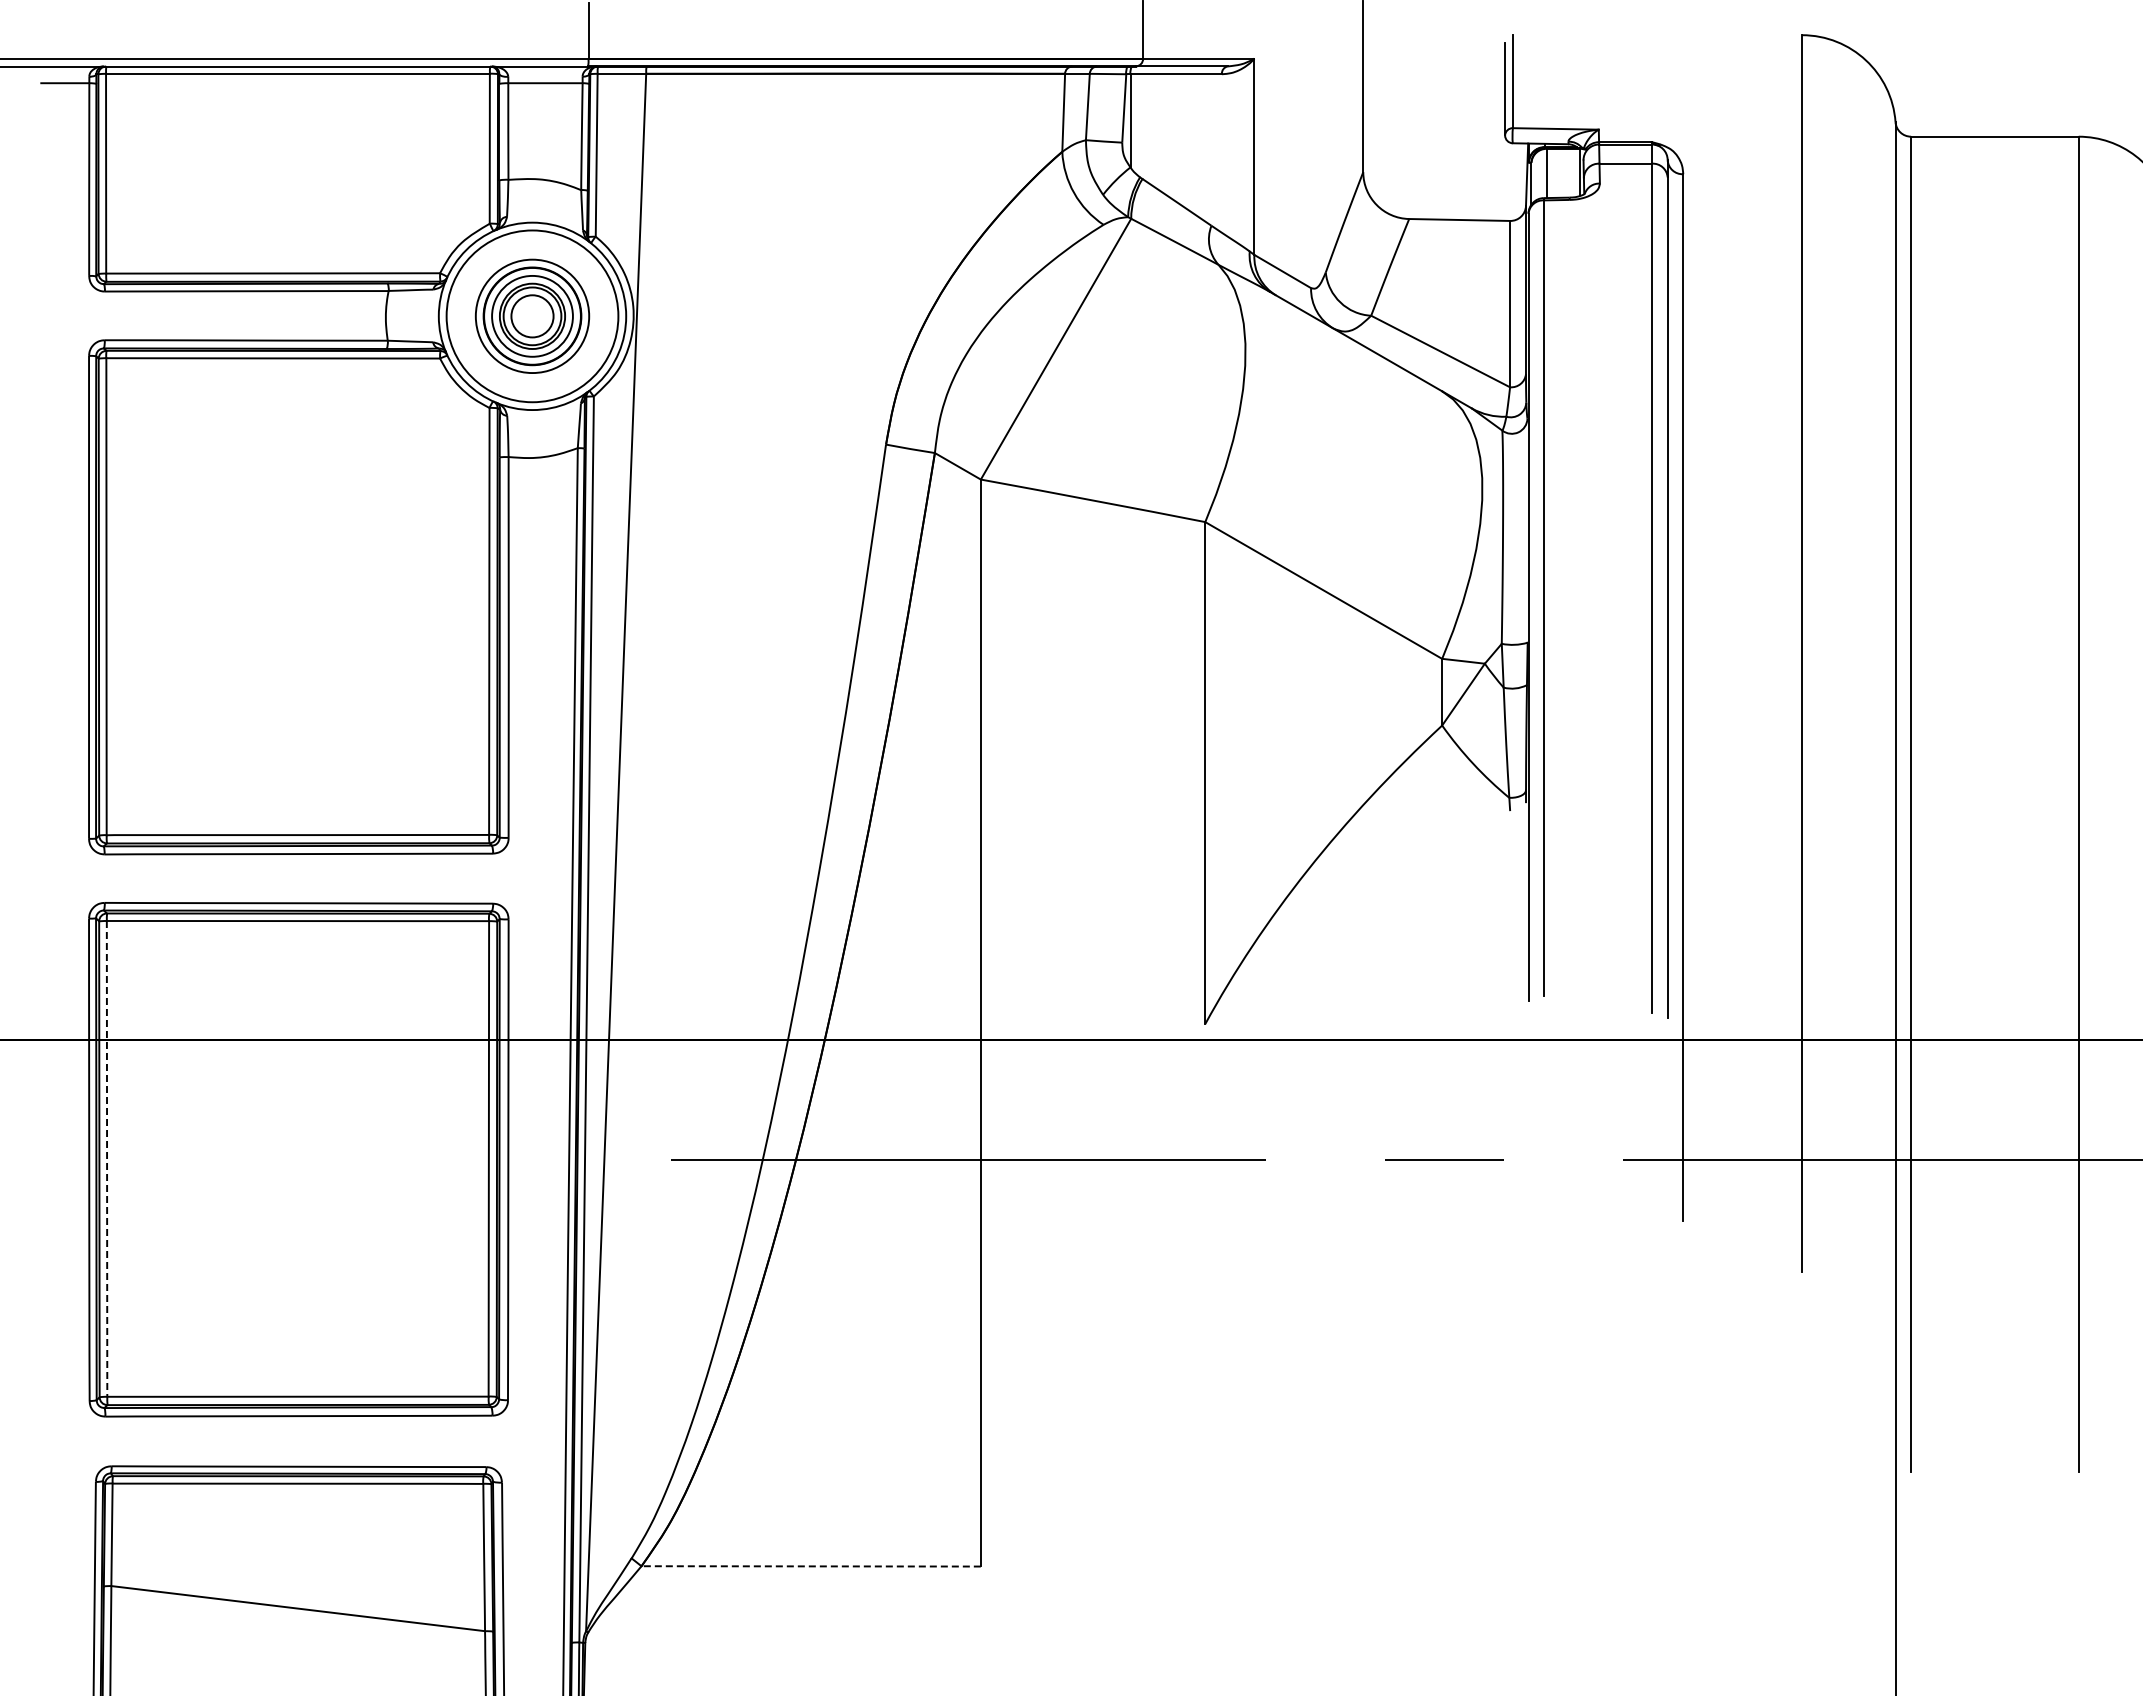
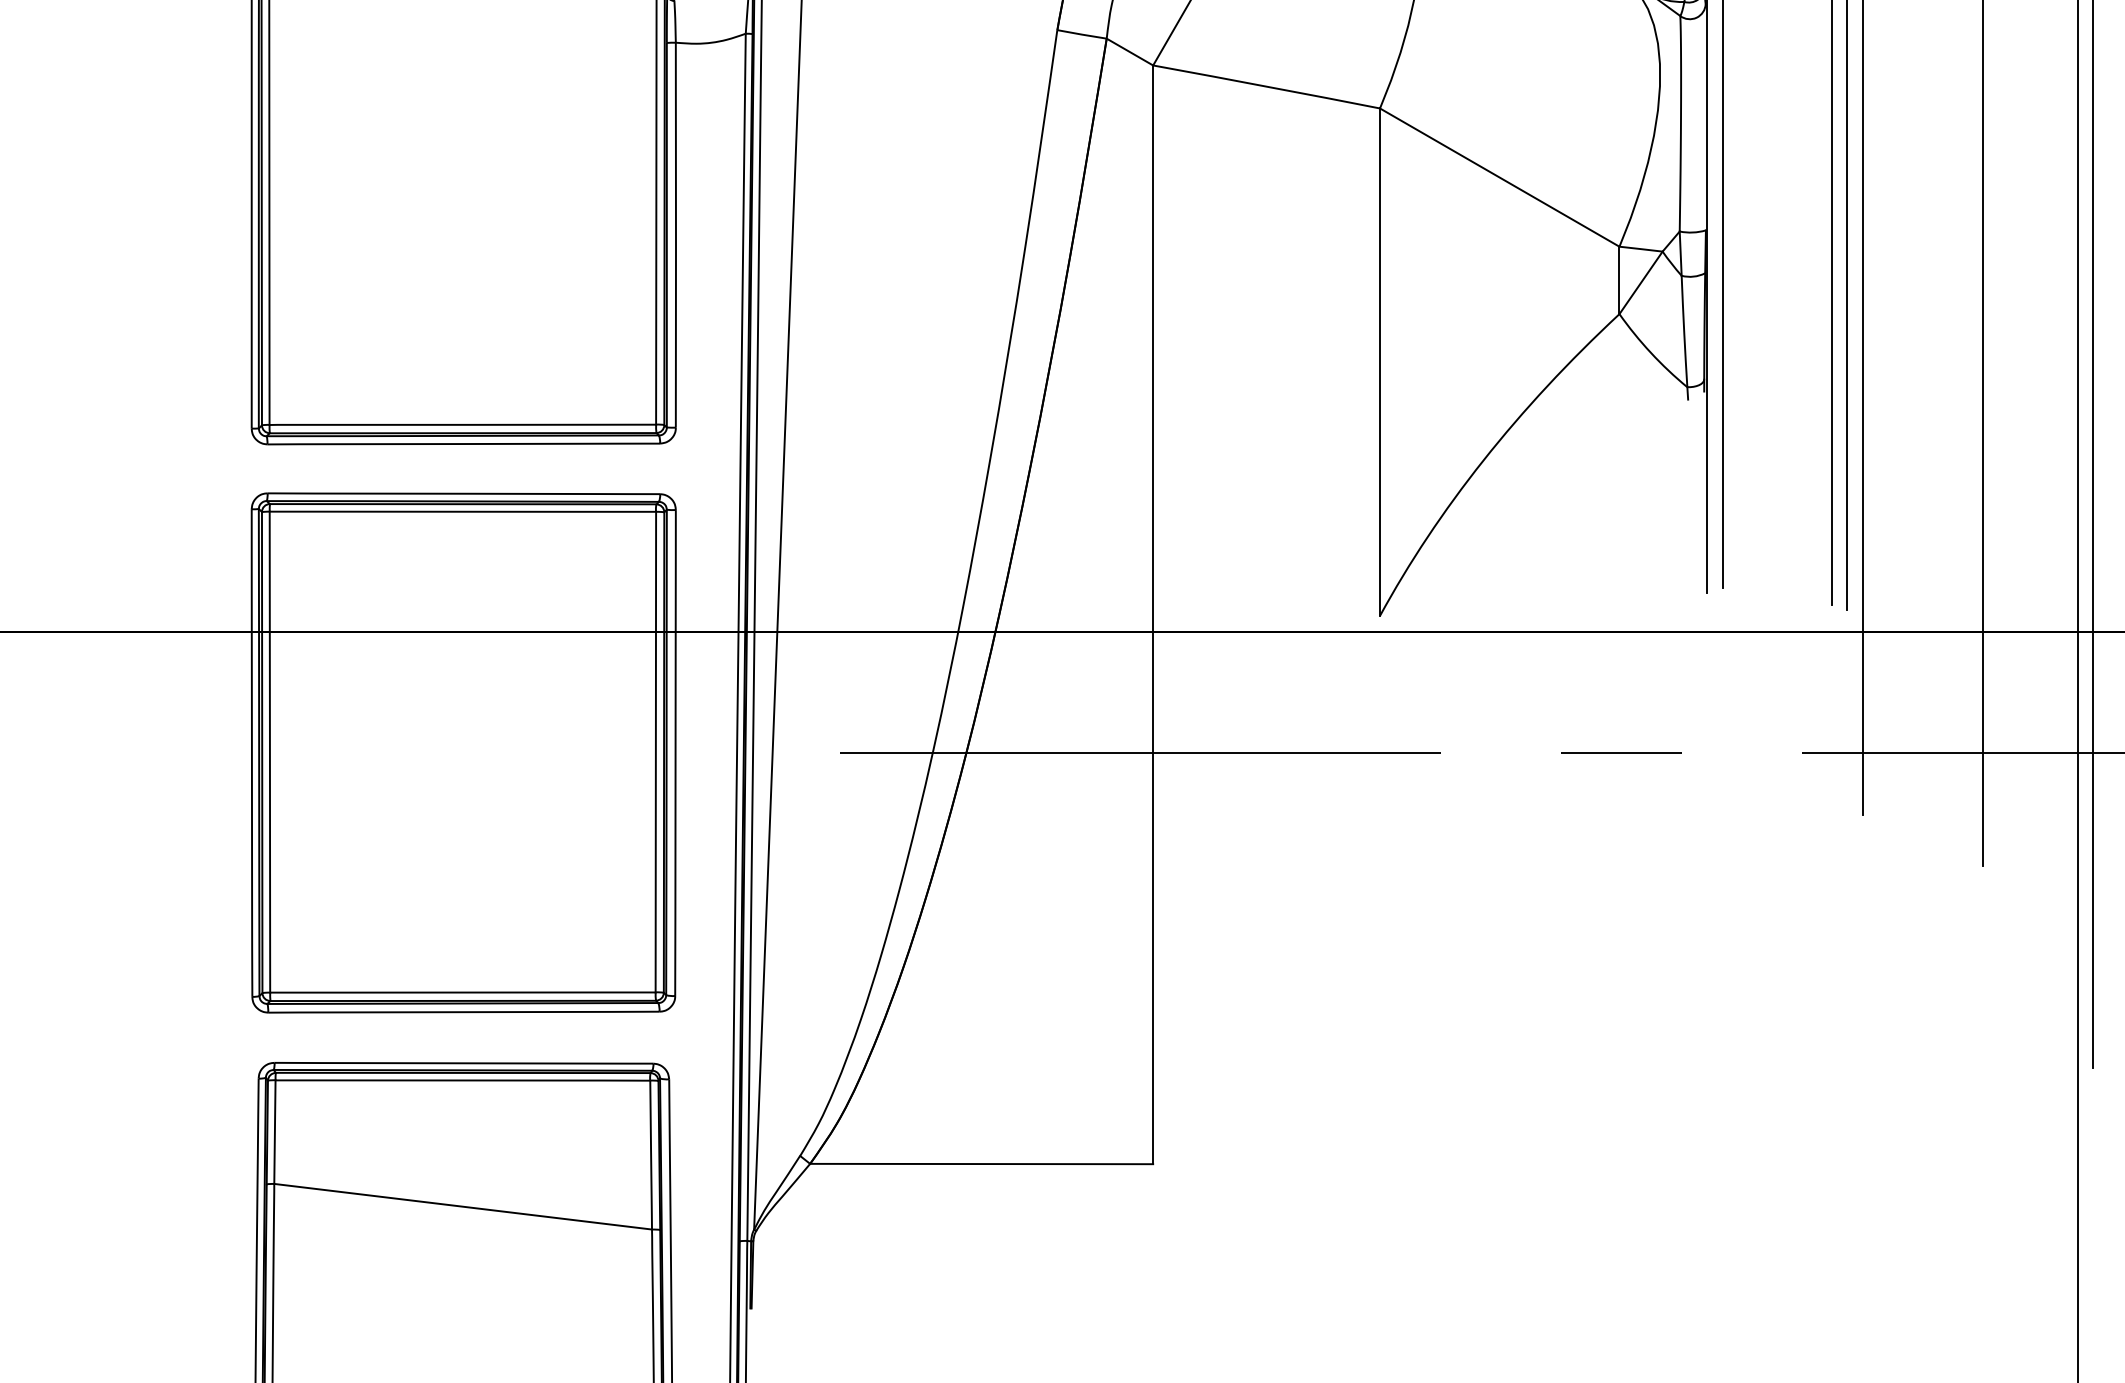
line: (107, 1158) -> (270, 751), dashed -> solid
line: (811, 1566) -> (981, 1164), dashed -> solid

